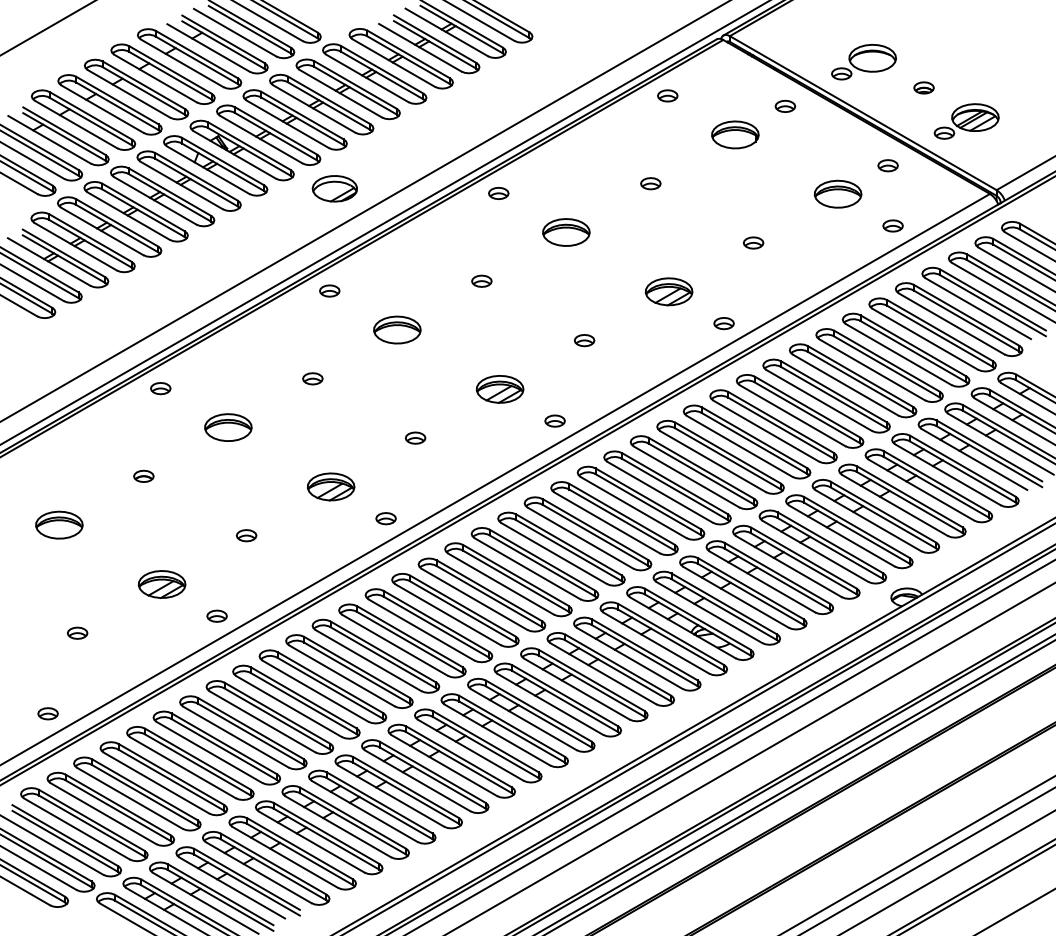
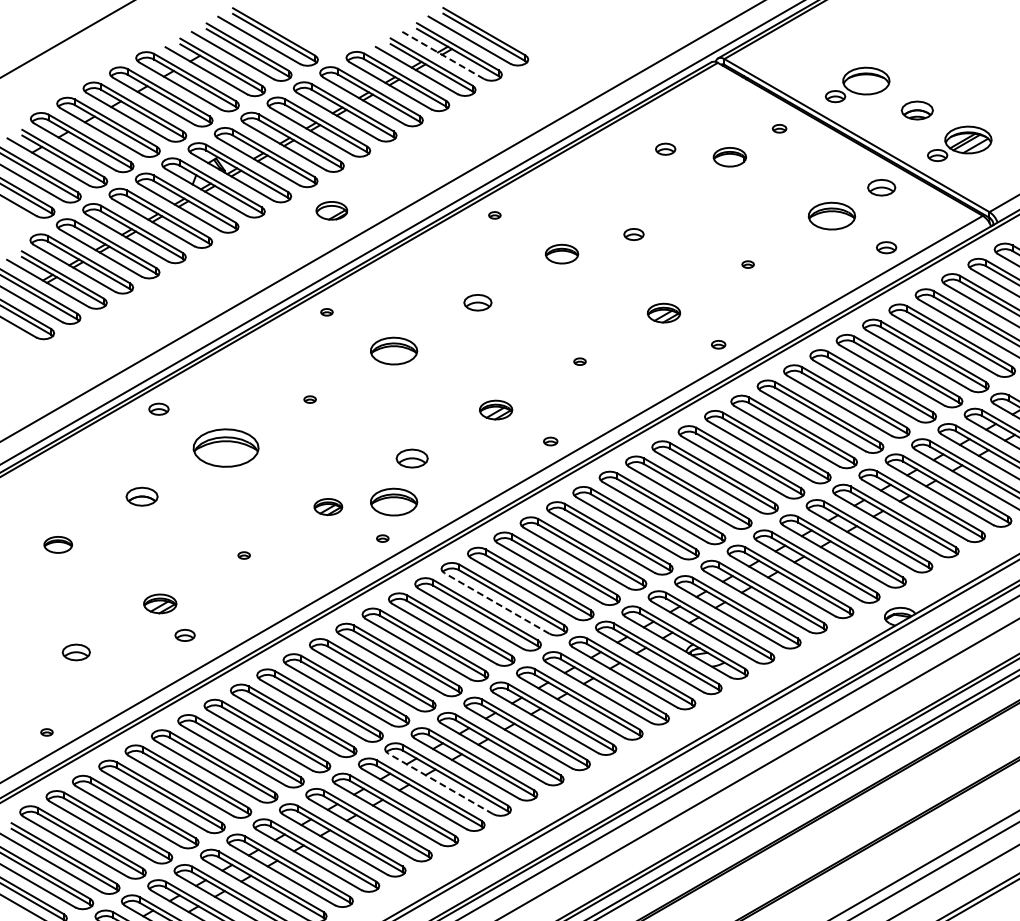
line: (446, 32) -> (442, 55), solid -> dashed
part: (923, 87) -> (916, 110), size x1.6
part: (667, 95) -> (665, 148), moved
part: (785, 105) -> (779, 127), size x0.7
part: (735, 134) -> (730, 156), size x0.7
part: (887, 165) -> (881, 187), size x1.4
part: (650, 183) -> (633, 234), moved
part: (334, 188) -> (331, 210), size x0.7
part: (498, 193) -> (494, 215), size x0.6
part: (566, 232) -> (562, 254), size x0.7
part: (753, 242) -> (747, 264), size x0.6
part: (481, 280) -> (477, 301), size x1.4
part: (329, 290) -> (326, 311), size x0.6
part: (668, 291) -> (663, 312), size x0.7
part: (723, 323) -> (718, 344), size x0.7
part: (584, 340) -> (579, 361), size x0.6
part: (312, 378) -> (309, 399), size x0.6
part: (499, 389) -> (495, 410), size x0.7
part: (554, 420) -> (550, 440), size x0.7
part: (228, 427) -> (226, 447), size x1.4
part: (415, 437) -> (412, 457), size x1.6
part: (143, 475) -> (141, 495), size x1.6
part: (397, 481) -> (394, 501), added
part: (331, 486) -> (328, 506), size x0.6
part: (385, 518) -> (382, 538), size x0.6
part: (59, 524) -> (58, 544), size x0.6
part: (246, 535) -> (244, 555), size x0.6
part: (161, 584) -> (159, 603), size x0.7
line: (501, 584) -> (497, 603), solid -> dashed
part: (216, 615) -> (184, 634), moved
part: (77, 632) -> (76, 651), size x1.4
part: (47, 713) -> (46, 732), size x0.6
line: (444, 765) -> (440, 783), solid -> dashed

